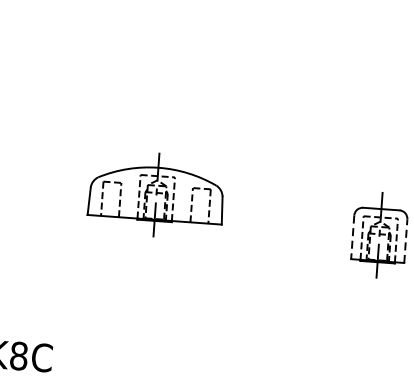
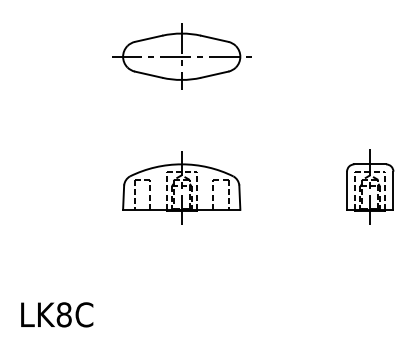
part: (174, 70) -> (181, 56), added
part: (156, 194) -> (181, 187), moved
line: (353, 238) -> (347, 191), dashed -> solid
line: (405, 240) -> (393, 190), dashed -> solid

